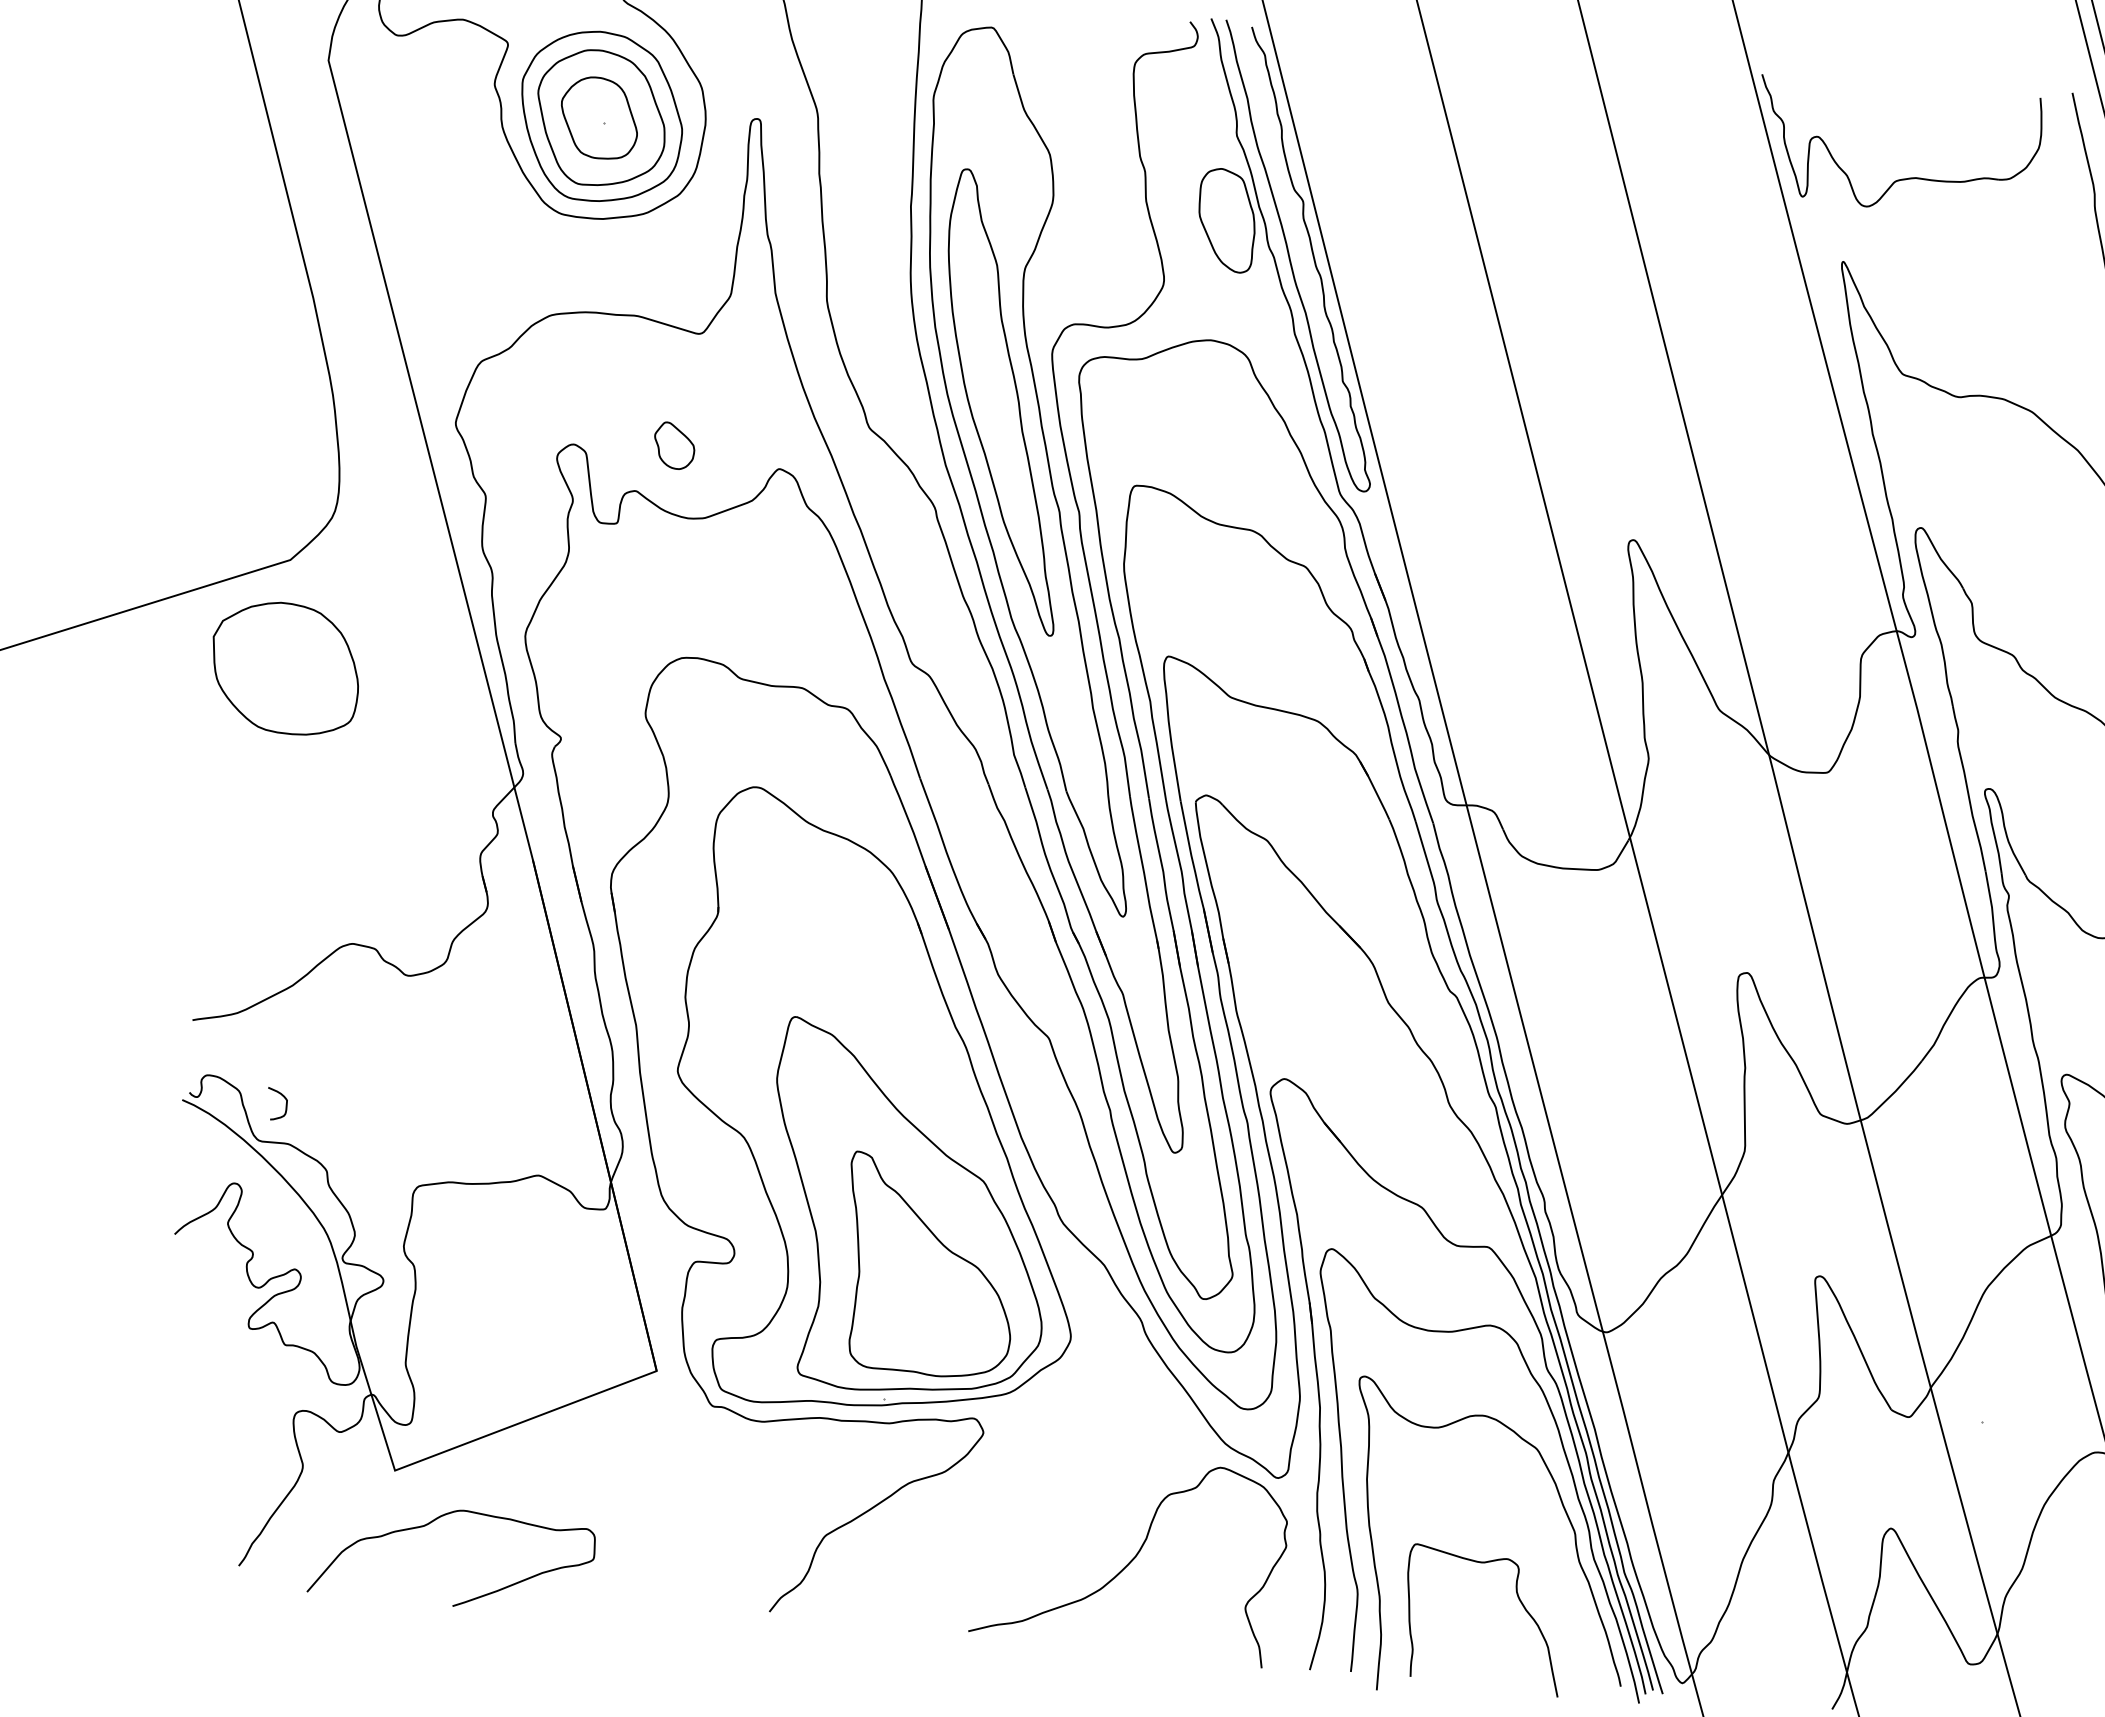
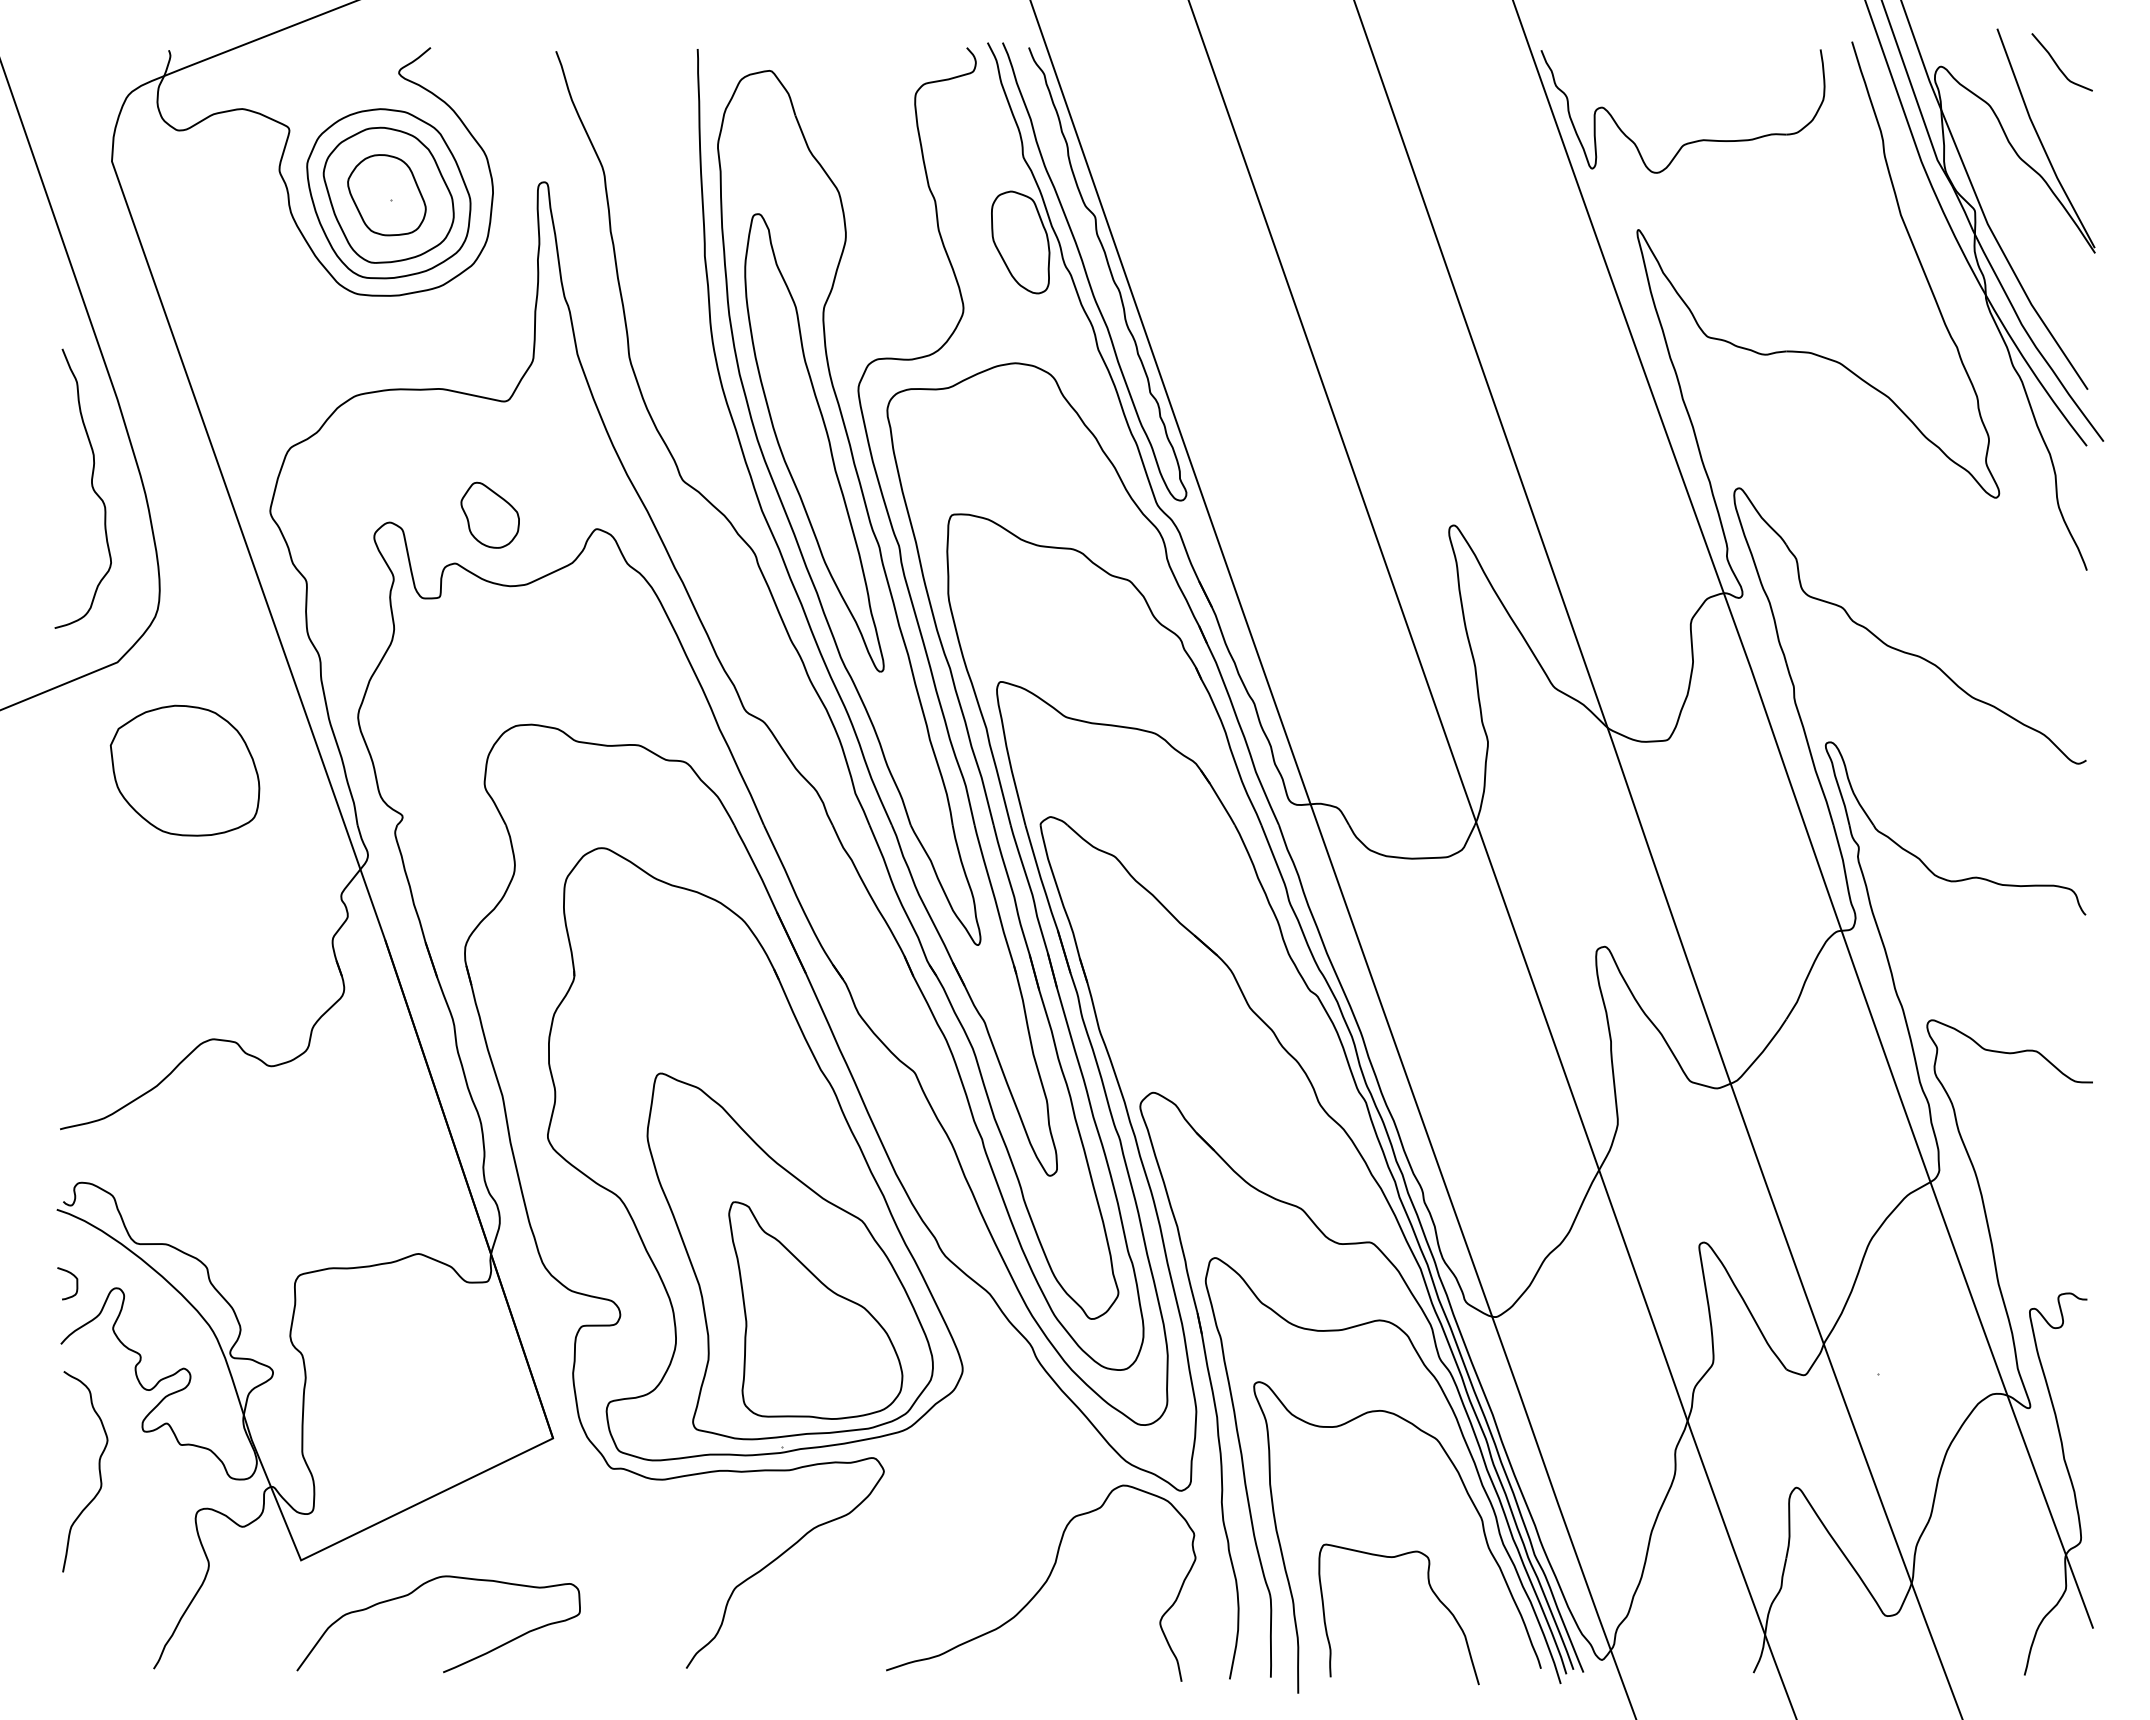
curve: (279, 383) -> (91, 487), added
part: (673, 445) -> (489, 514), size x1.43
part: (284, 668) -> (184, 770), moved
curve: (285, 1104) -> (76, 1283), moved
curve: (201, 1363) -> (98, 1470), added
curve: (428, 1524) -> (412, 1593), moved

